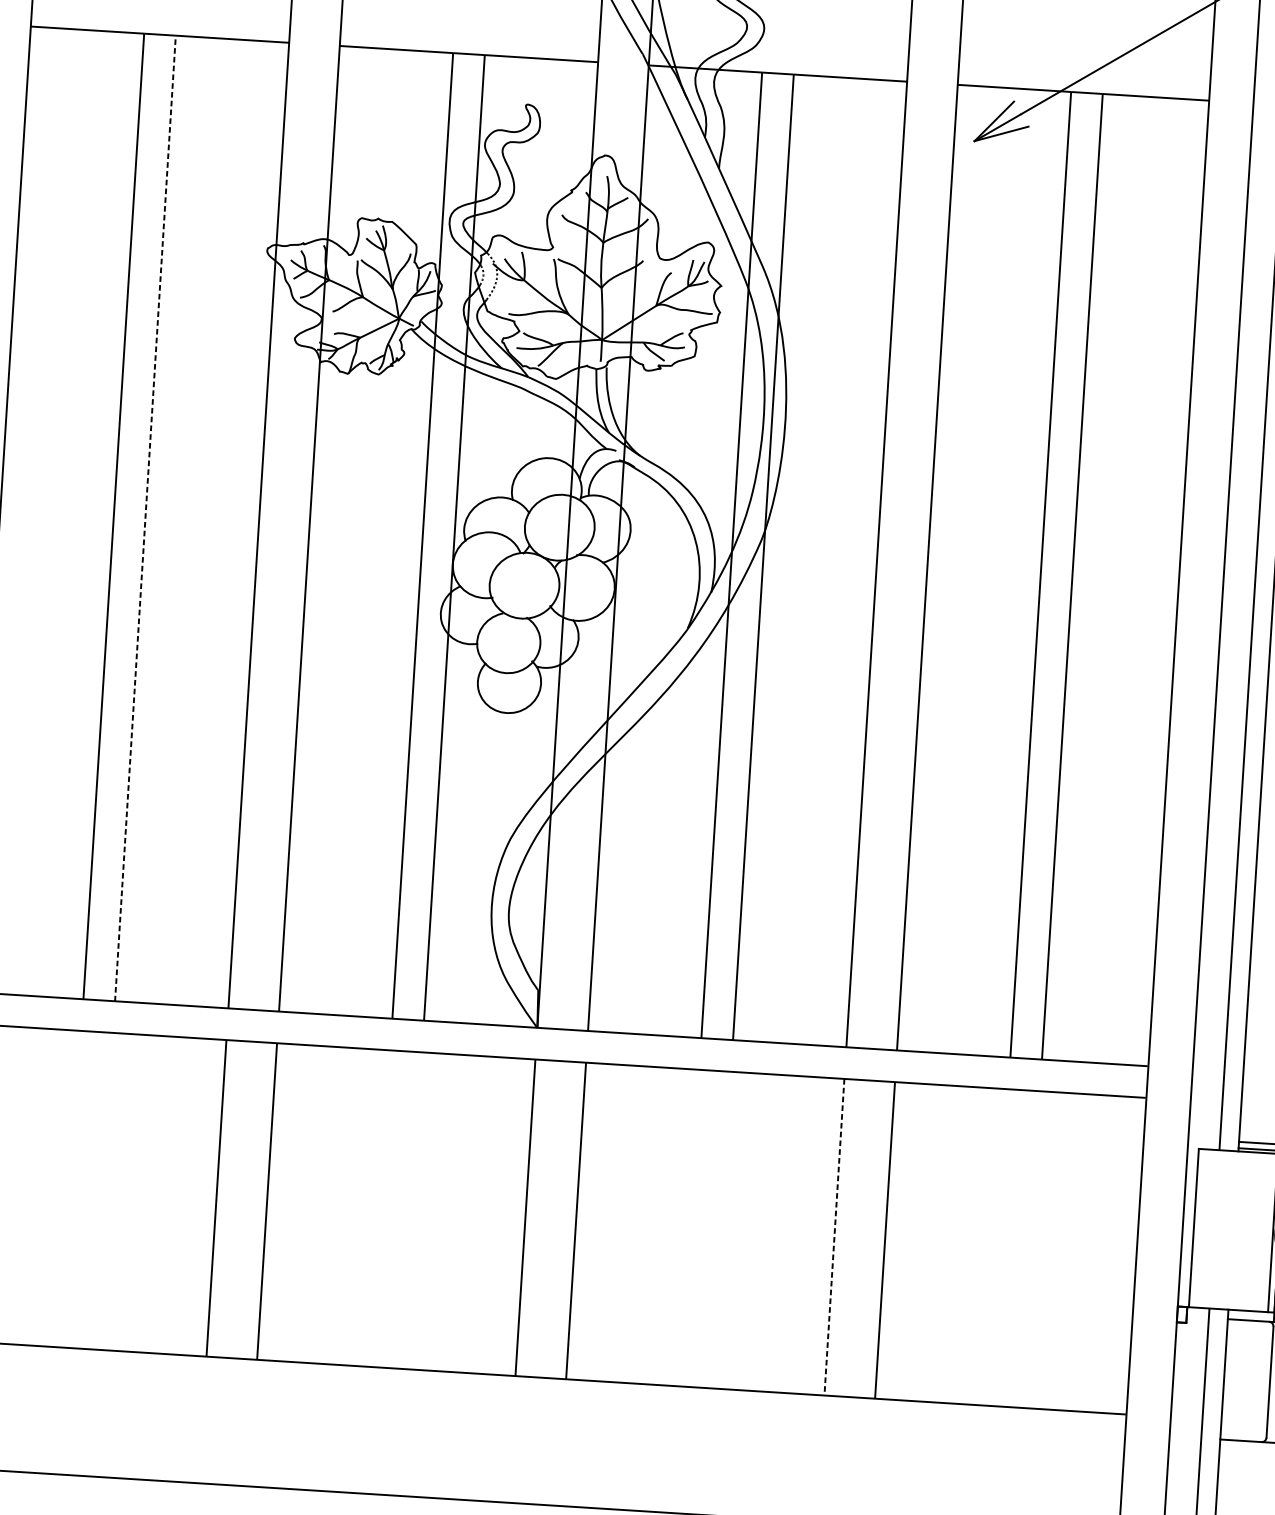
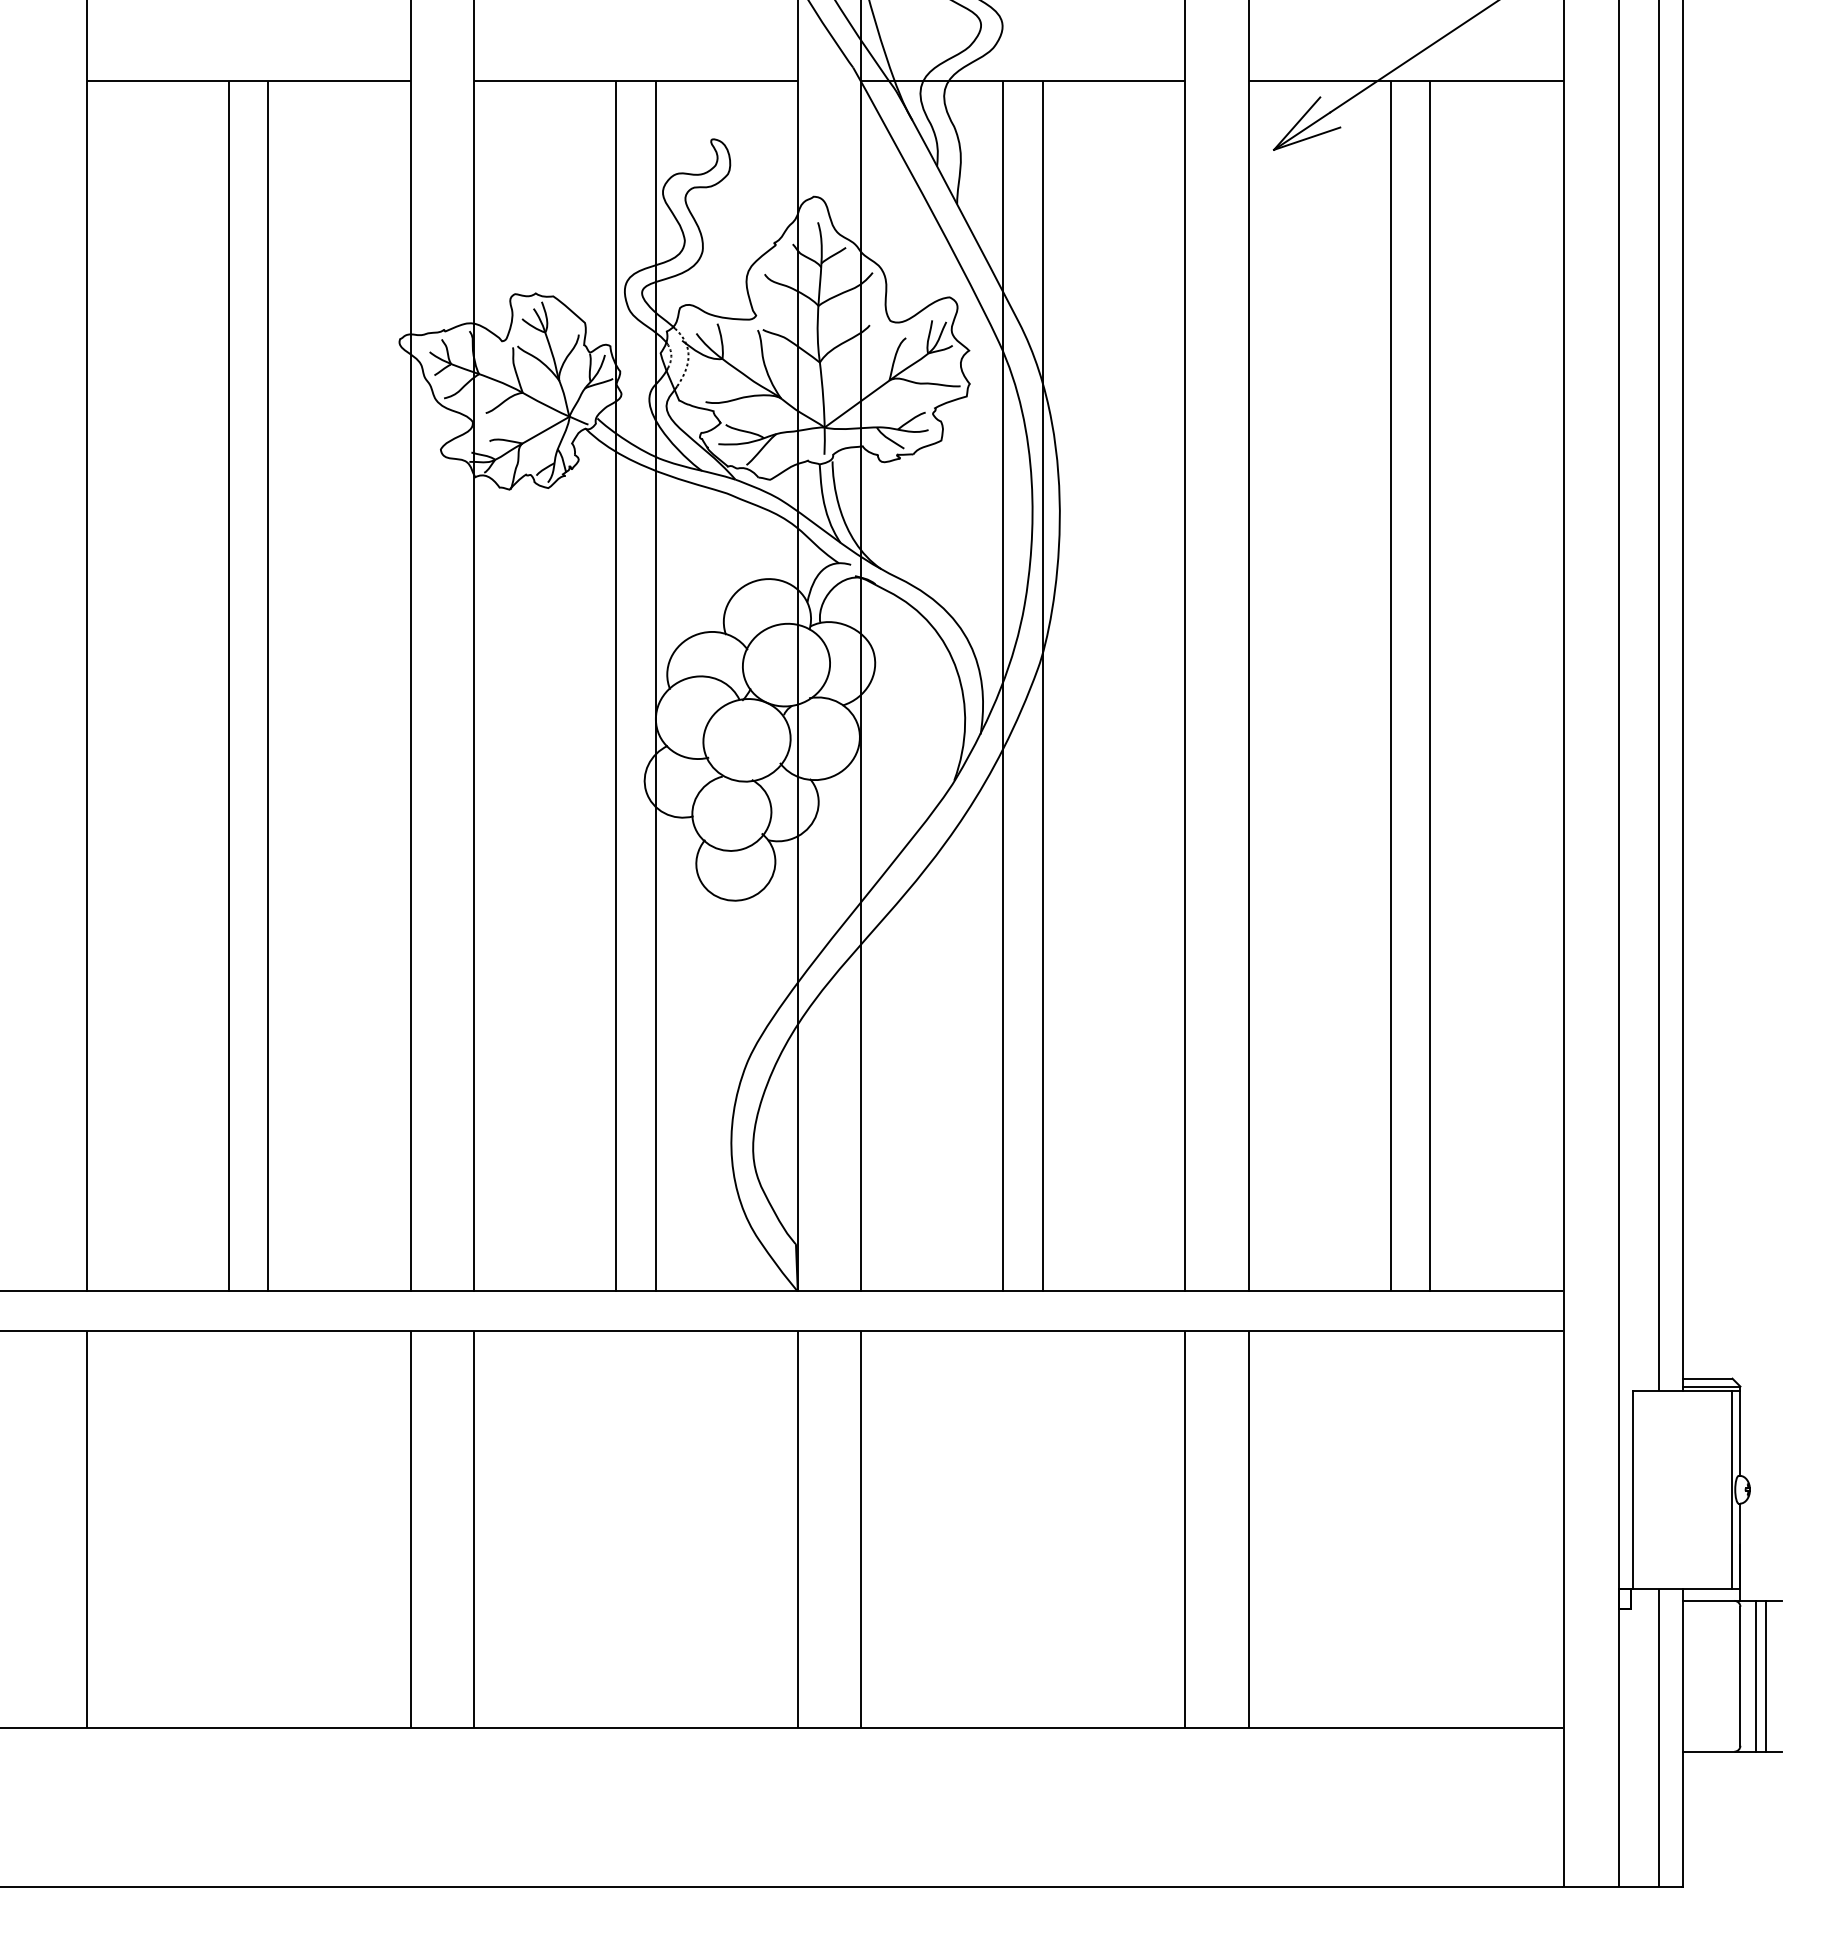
line: (145, 517) -> (268, 685), dashed -> solid
line: (834, 1238) -> (1185, 1530), dashed -> solid

